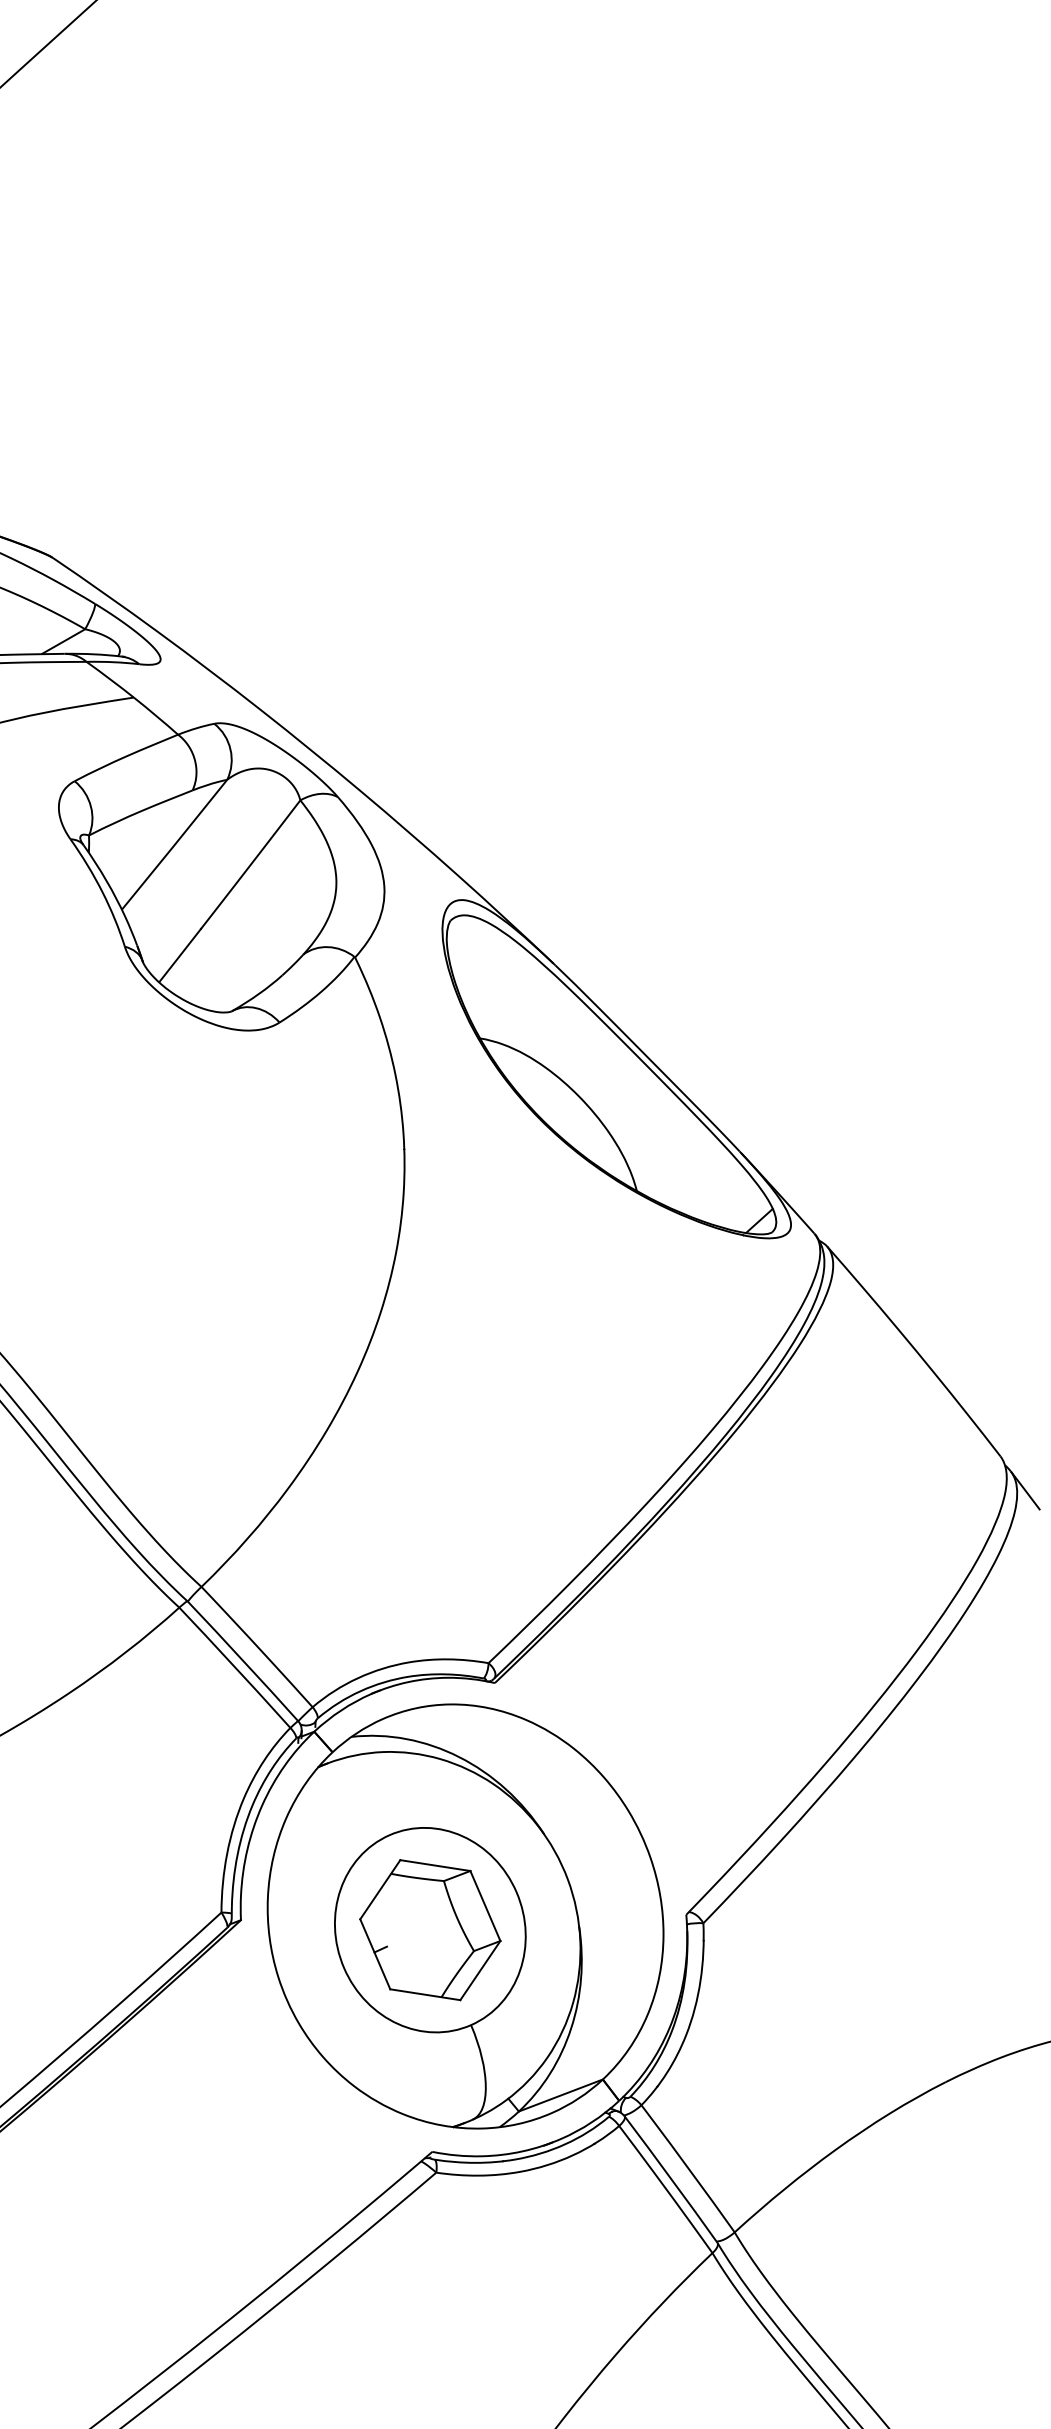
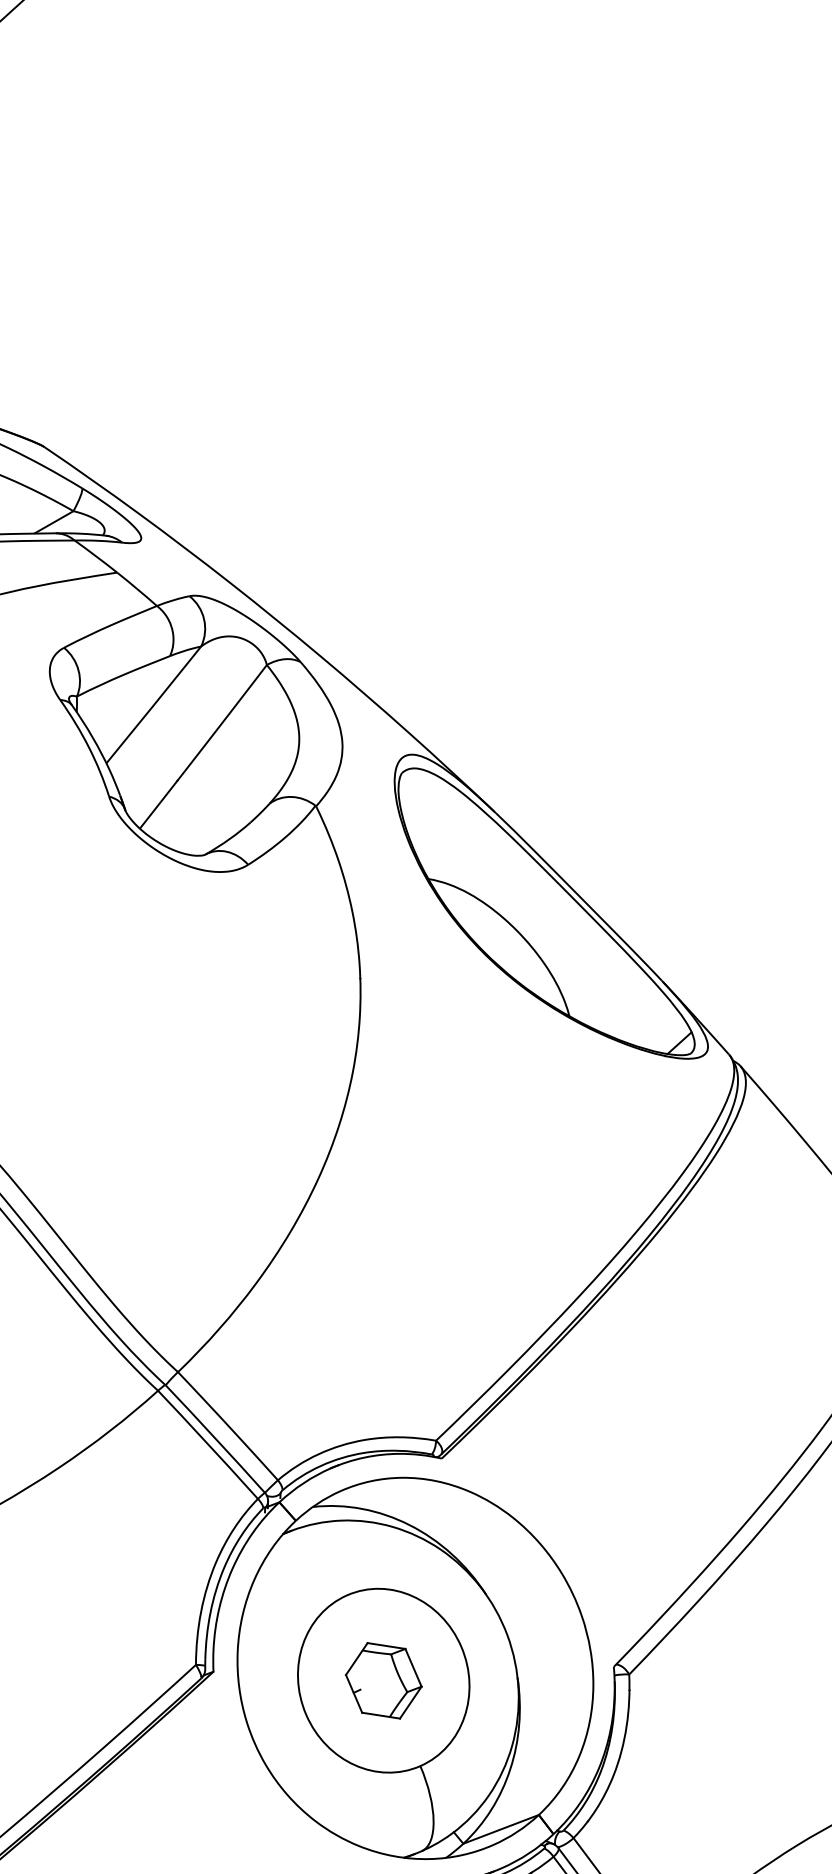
part: (430, 1930) -> (383, 1681), size x0.6

